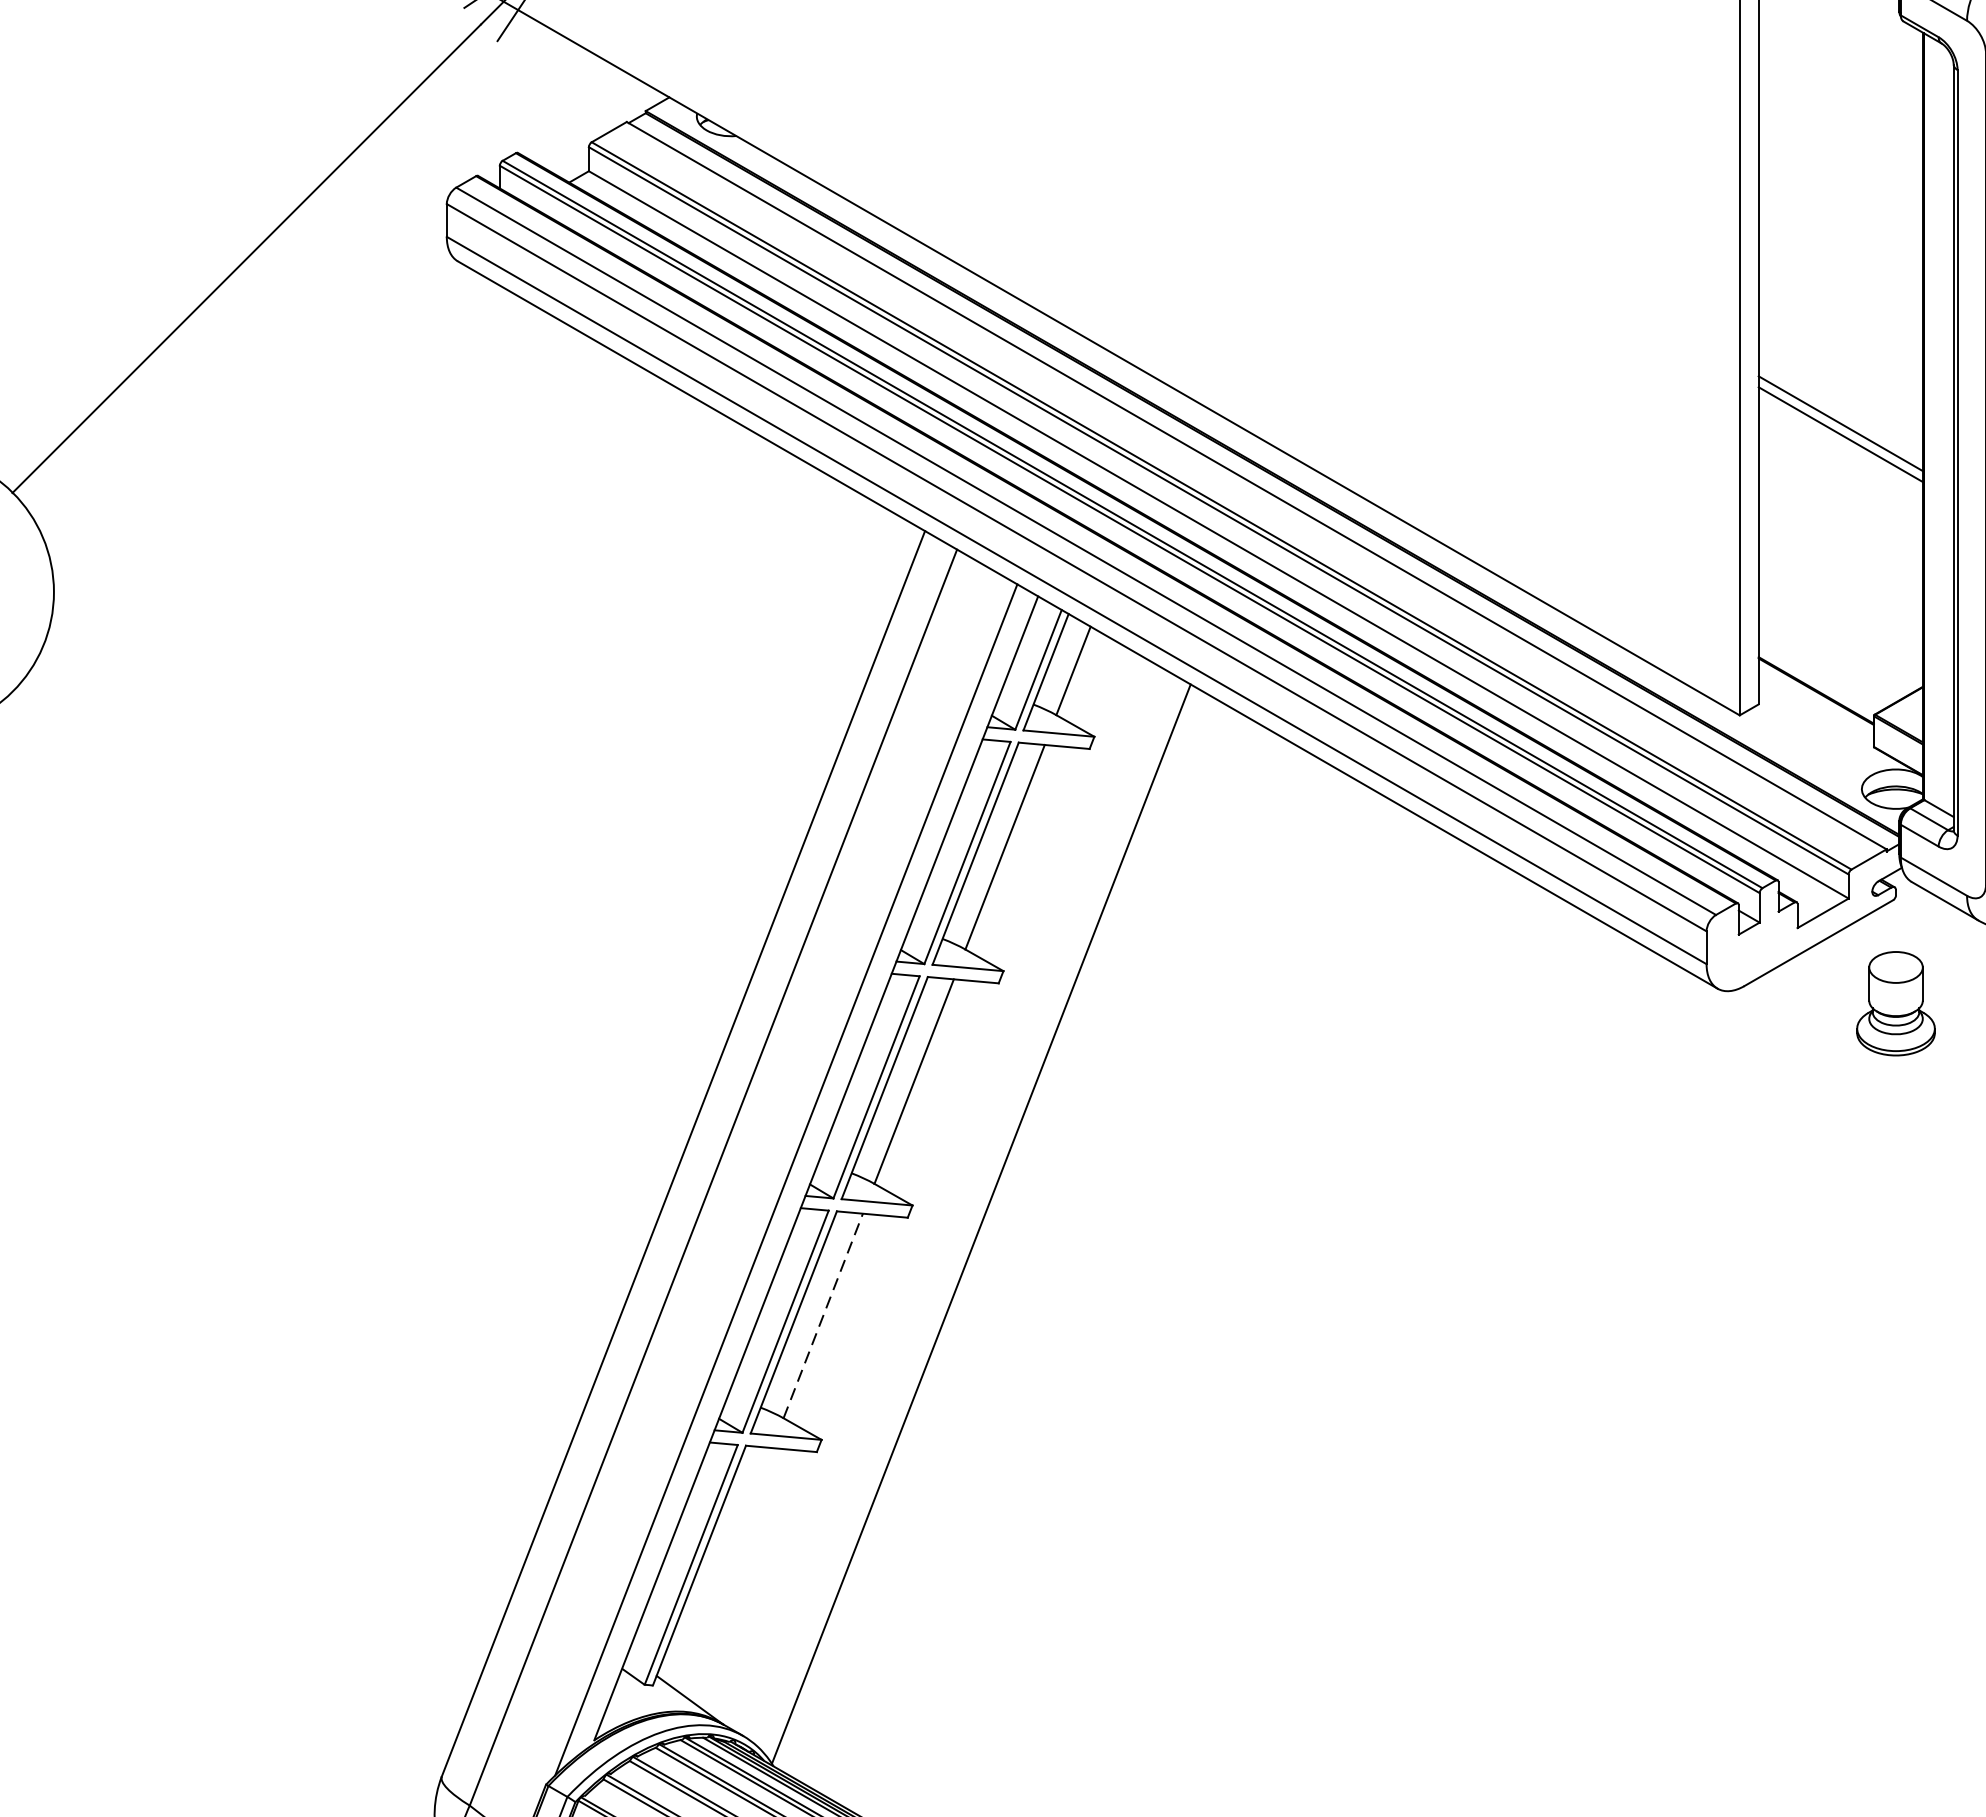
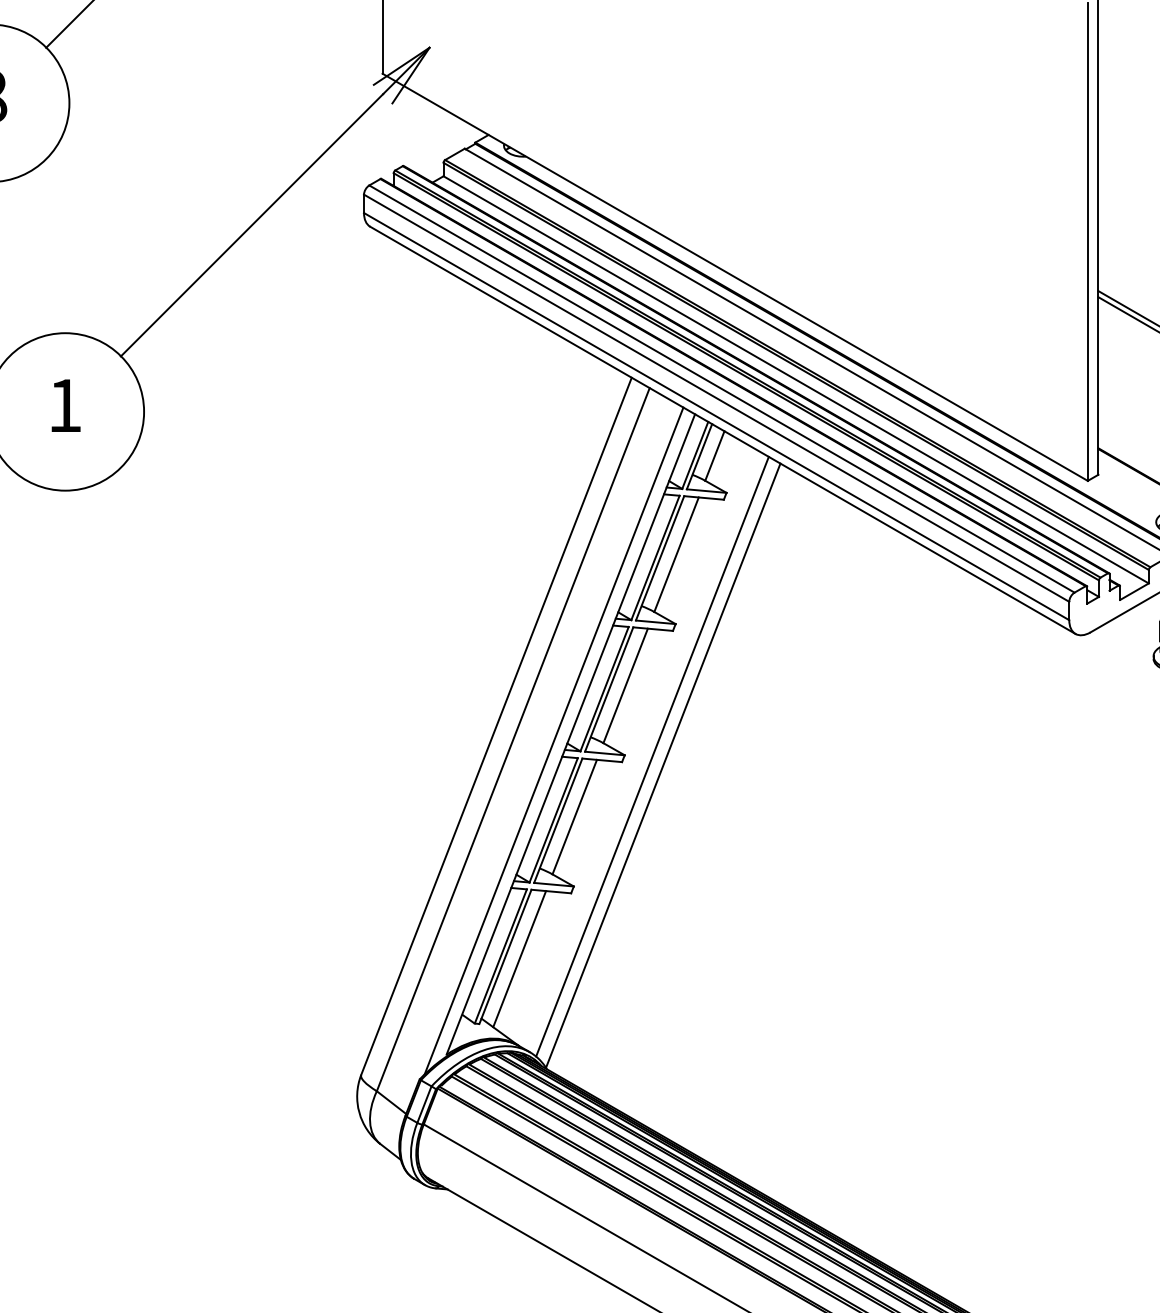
line: (962, 1207) -> (652, 756), added
line: (822, 1314) -> (574, 816), dashed -> solid
line: (724, 1570) -> (519, 959), added

